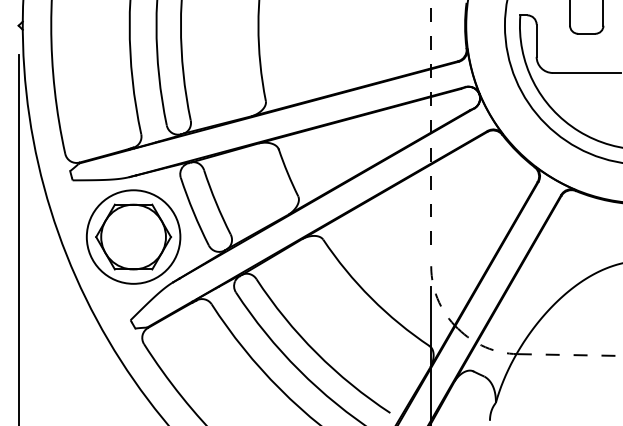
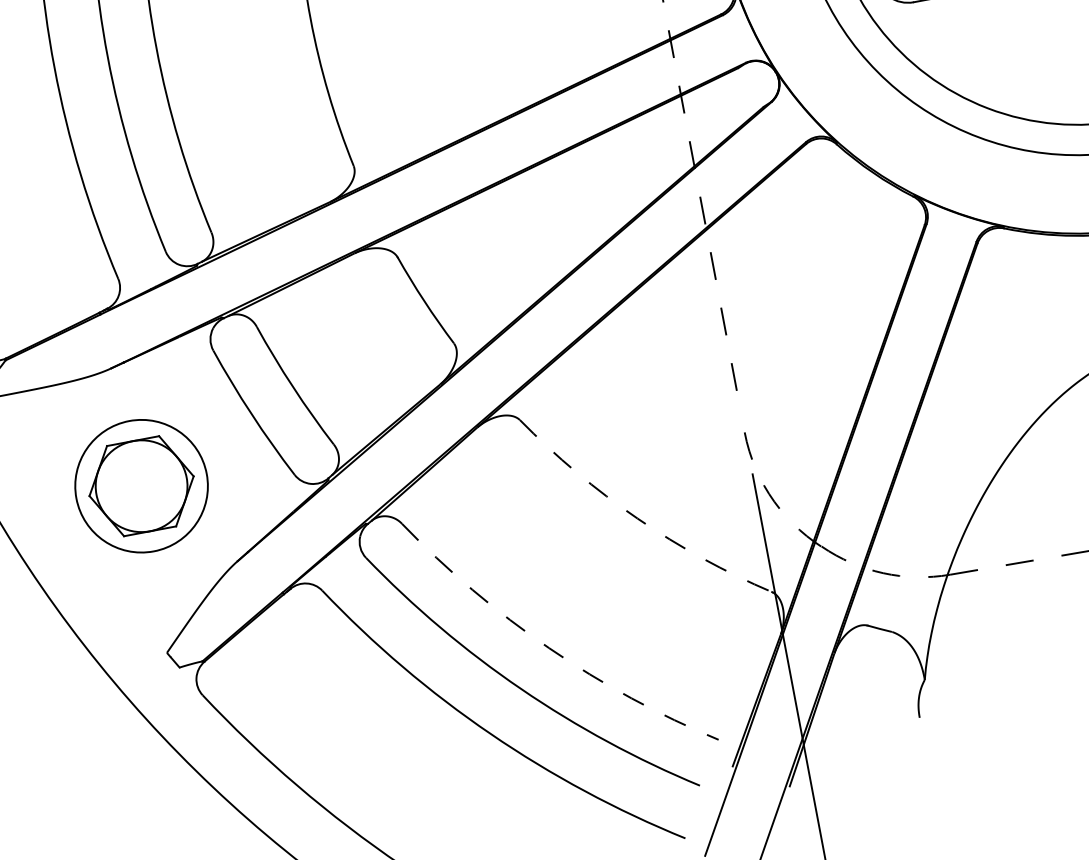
part: (133, 236) -> (141, 485), size x0.7
arc: (371, 298) -> (638, 519), solid -> dashed
arc: (316, 353) -> (549, 649), solid -> dashed

